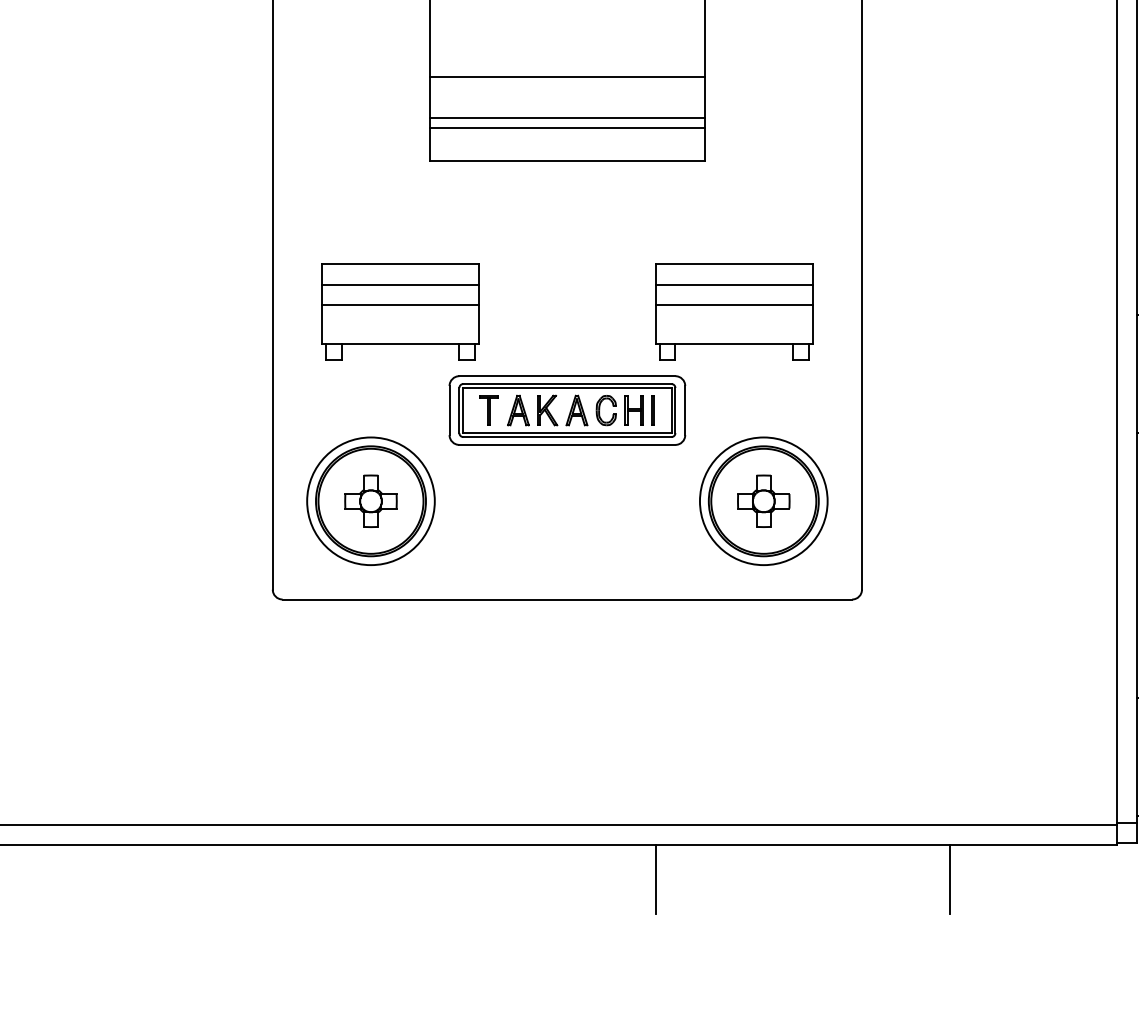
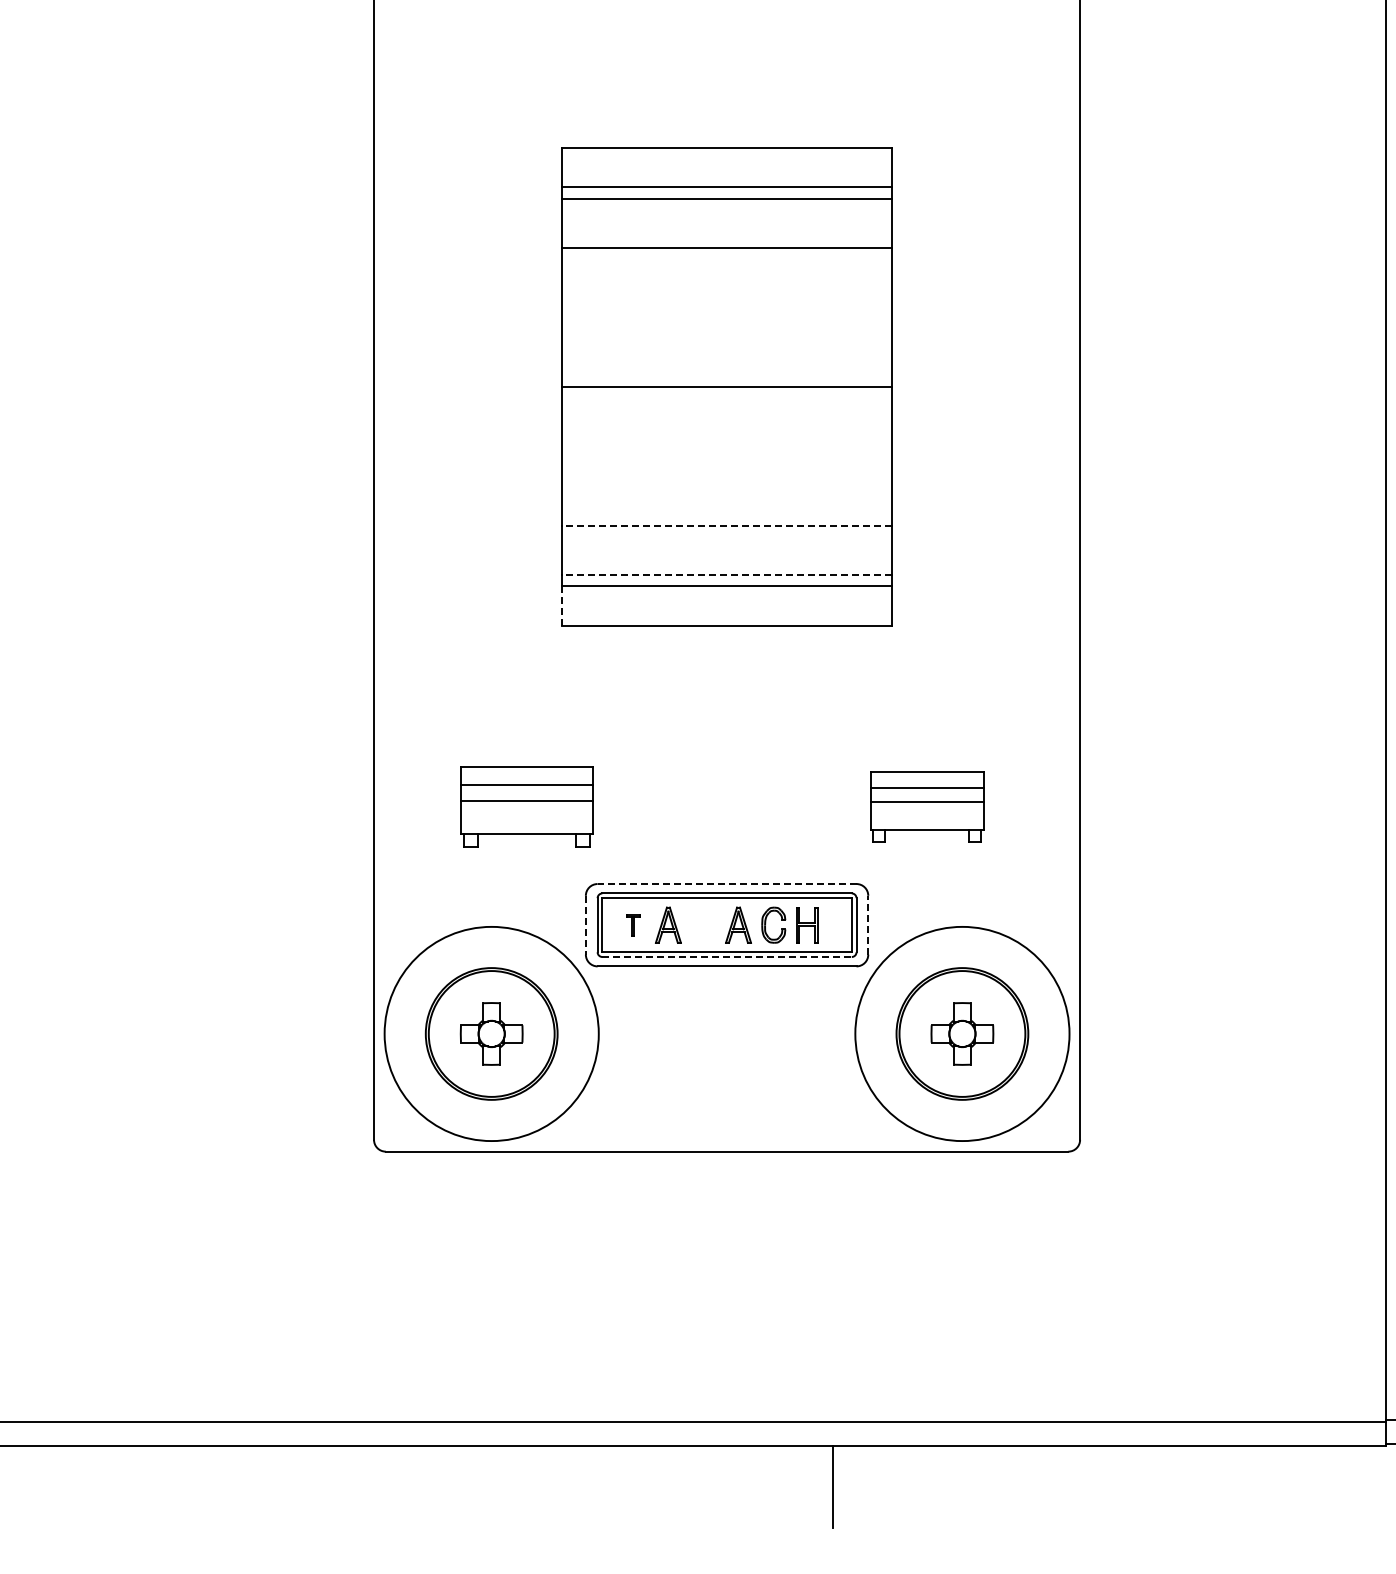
line: (567, 76) -> (727, 525), solid -> dashed
line: (567, 117) -> (727, 574), solid -> dashed
line: (430, 143) -> (562, 605), solid -> dashed
part: (400, 311) -> (526, 806), size x0.7
part: (733, 311) -> (926, 806), size x0.6
line: (566, 376) -> (726, 884), solid -> dashed
part: (547, 409) -> (703, 924), removed
line: (685, 409) -> (868, 924), solid -> dashed
line: (449, 410) -> (585, 925), solid -> dashed
part: (488, 410) -> (632, 925), size x0.6
line: (652, 410) -> (829, 925), removed
line: (567, 436) -> (727, 956), solid -> dashed
circle: (370, 500) -> (491, 1033), size x1.4
circle: (763, 500) -> (961, 1033), size x1.4
line: (950, 878) -> (1186, 1486), removed

